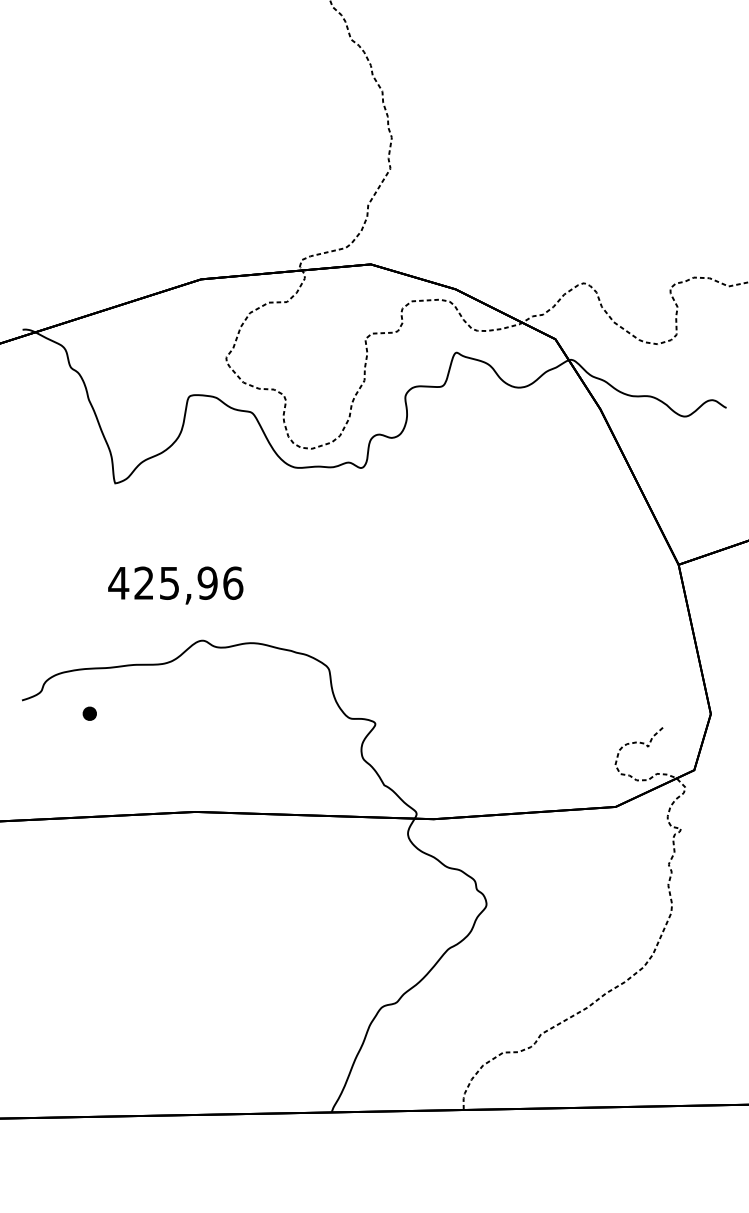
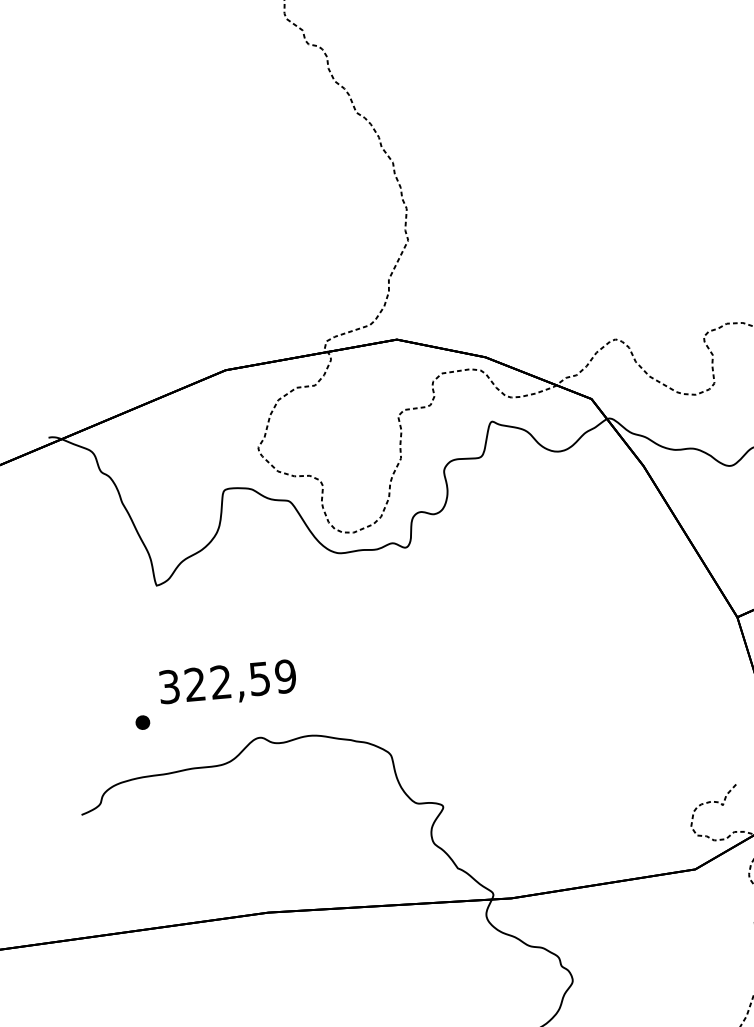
text: (175, 582) -> (227, 681), 425,96 -> 322,59
part: (89, 713) -> (142, 722), moved

